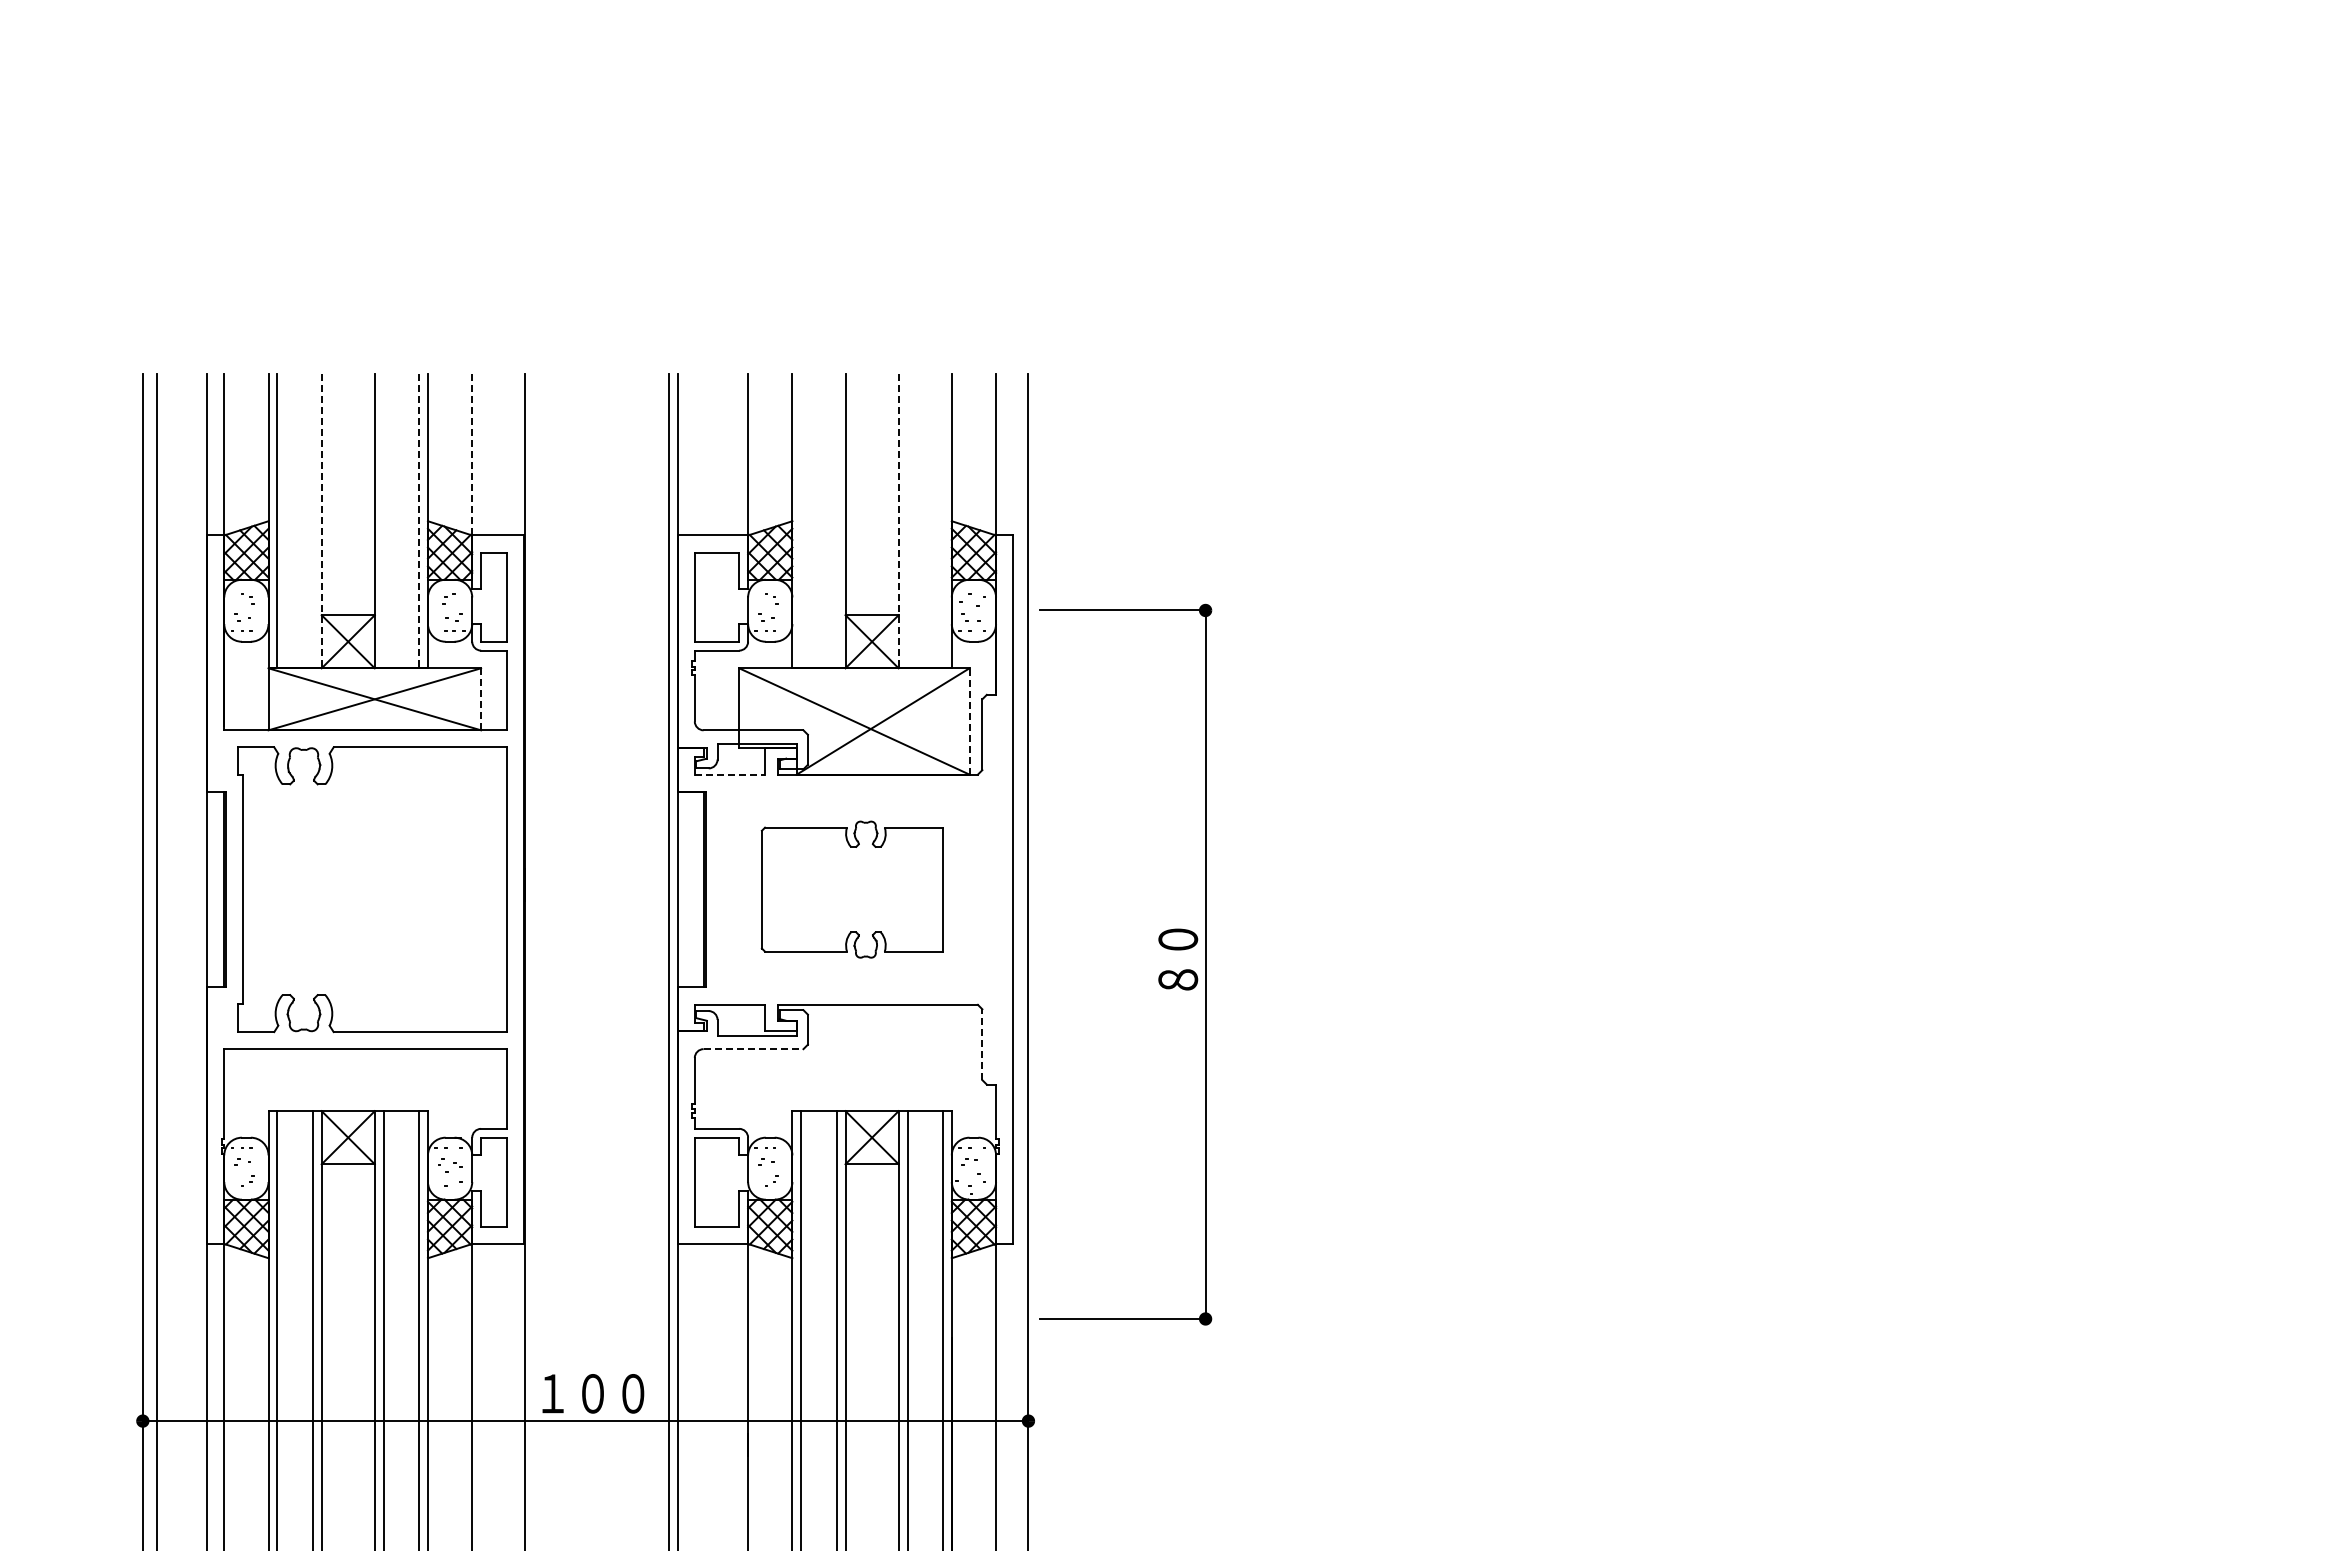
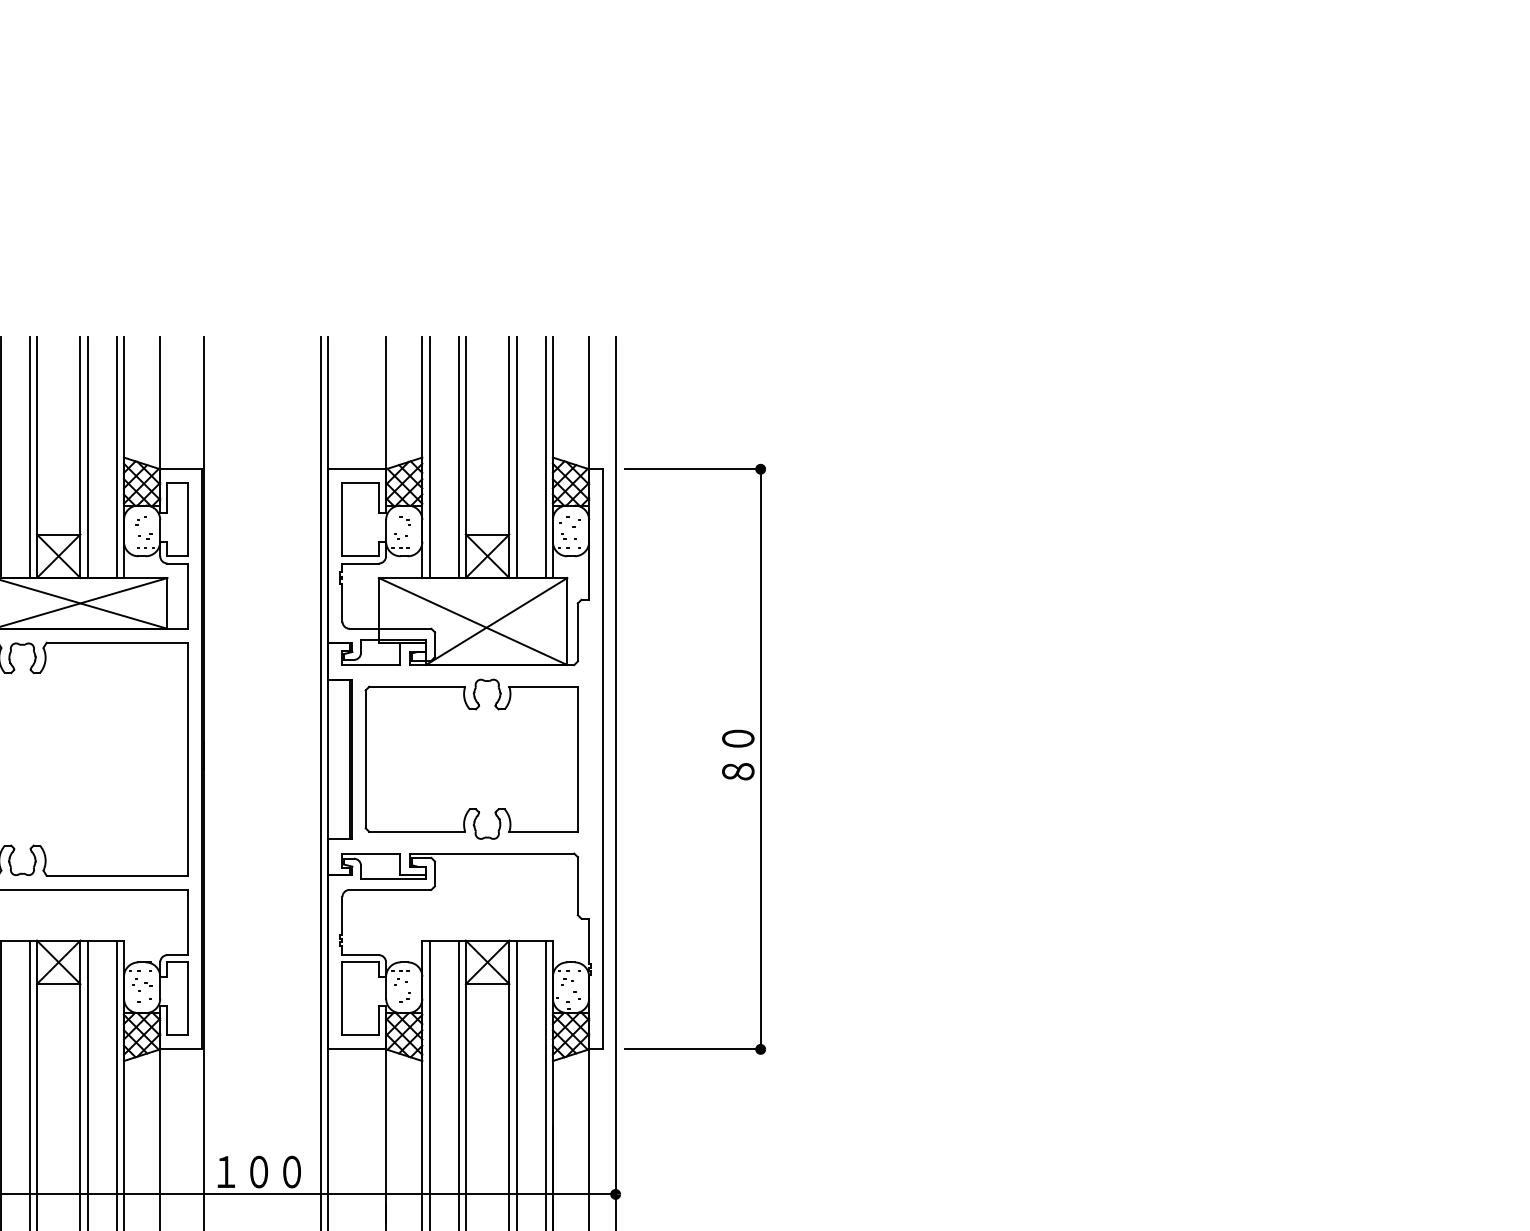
line: (472, 454) -> (160, 402), dashed -> solid
line: (312, 520) -> (29, 456), added
line: (383, 520) -> (87, 456), added
line: (801, 520) -> (429, 456), added
line: (836, 520) -> (458, 456), added
line: (907, 520) -> (516, 456), added
line: (942, 520) -> (545, 456), added
line: (321, 521) -> (36, 457), dashed -> solid
line: (419, 521) -> (117, 457), dashed -> solid
line: (898, 521) -> (509, 457), dashed -> solid
line: (481, 699) -> (167, 603), dashed -> solid
line: (969, 720) -> (567, 620), dashed -> solid
line: (729, 774) -> (370, 664), dashed -> solid
part: (852, 889) -> (471, 759), size x1.43
part: (1158, 976) -> (722, 768), moved
line: (982, 1044) -> (578, 886), dashed -> solid
line: (753, 1049) -> (390, 890), dashed -> solid

